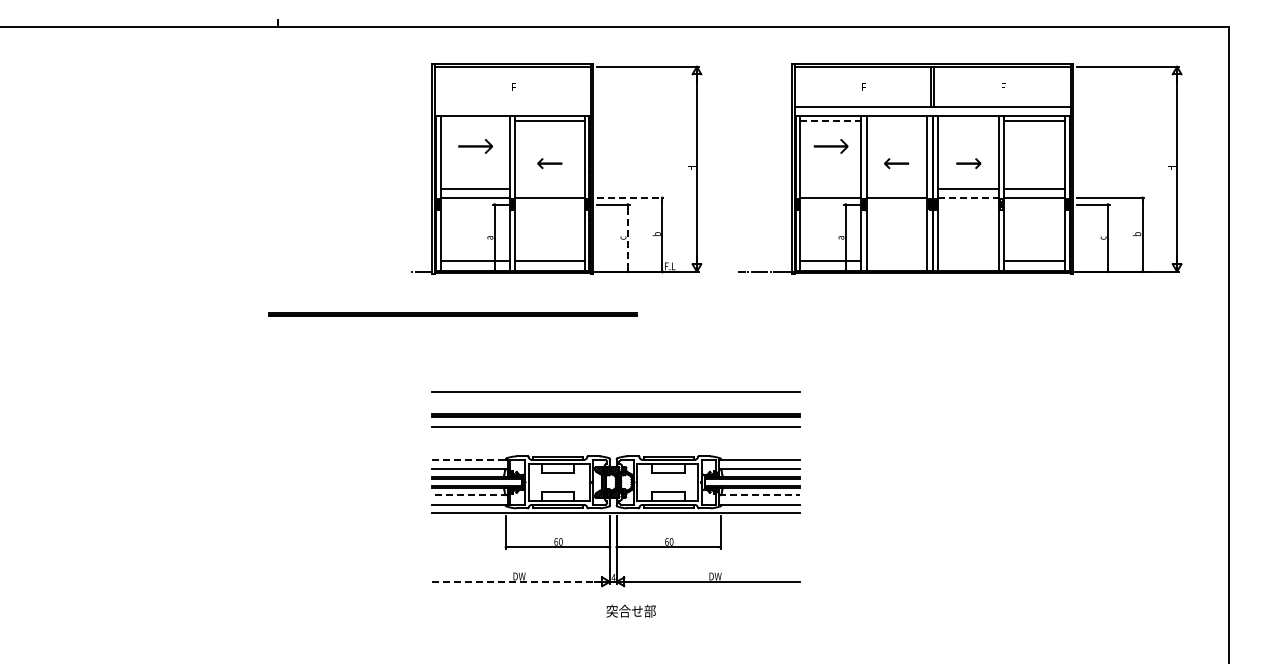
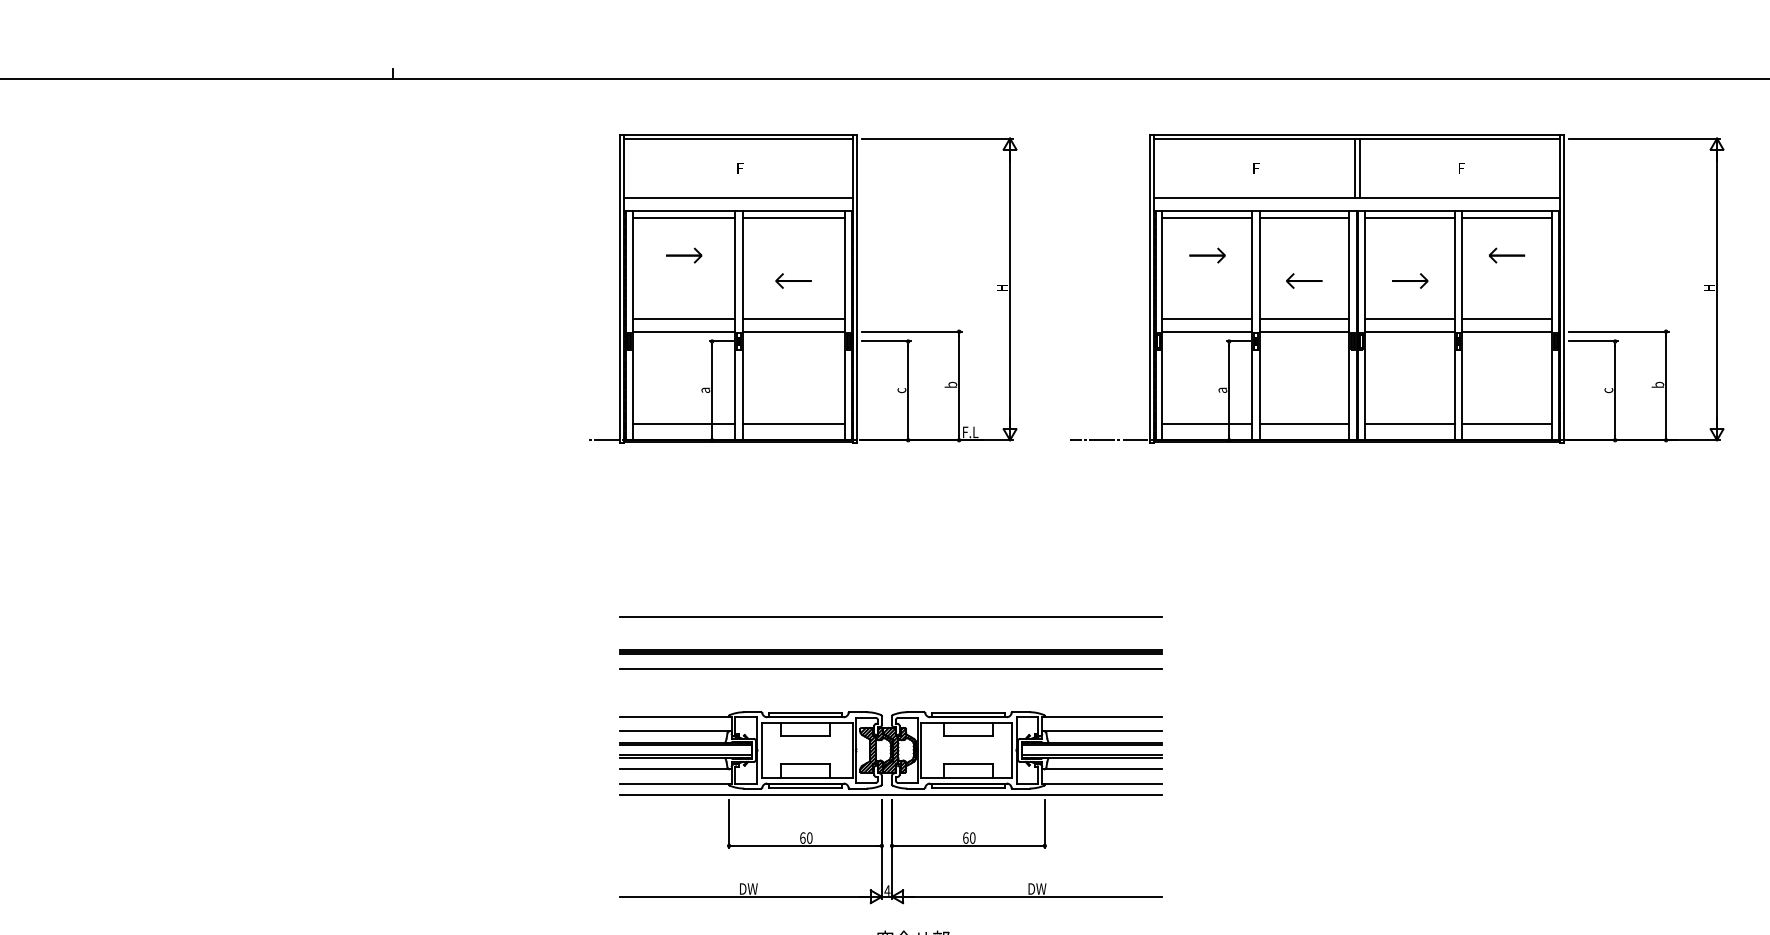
line: (512, 107) -> (738, 198), added
line: (475, 120) -> (684, 217), added
line: (831, 120) -> (1208, 217), dashed -> solid
line: (896, 120) -> (1303, 217), added
line: (968, 120) -> (1409, 217), added
part: (475, 145) -> (684, 254), size x0.71
part: (830, 145) -> (1206, 254), size x0.71
part: (1034, 145) -> (1507, 254), added
line: (549, 189) -> (792, 319), added
line: (830, 189) -> (1206, 319), added
line: (896, 189) -> (1303, 319), added
line: (630, 198) -> (912, 332), dashed -> solid
line: (969, 198) -> (1411, 332), dashed -> solid
line: (627, 238) -> (907, 391), dashed -> solid
line: (896, 260) -> (1303, 423), added
line: (968, 260) -> (1409, 423), added
line: (452, 314) -> (650, 503), removed
line: (470, 459) -> (676, 716), dashed -> solid
line: (470, 495) -> (676, 769), dashed -> solid
line: (759, 495) -> (1102, 769), dashed -> solid
line: (517, 581) -> (745, 896), dashed -> solid

